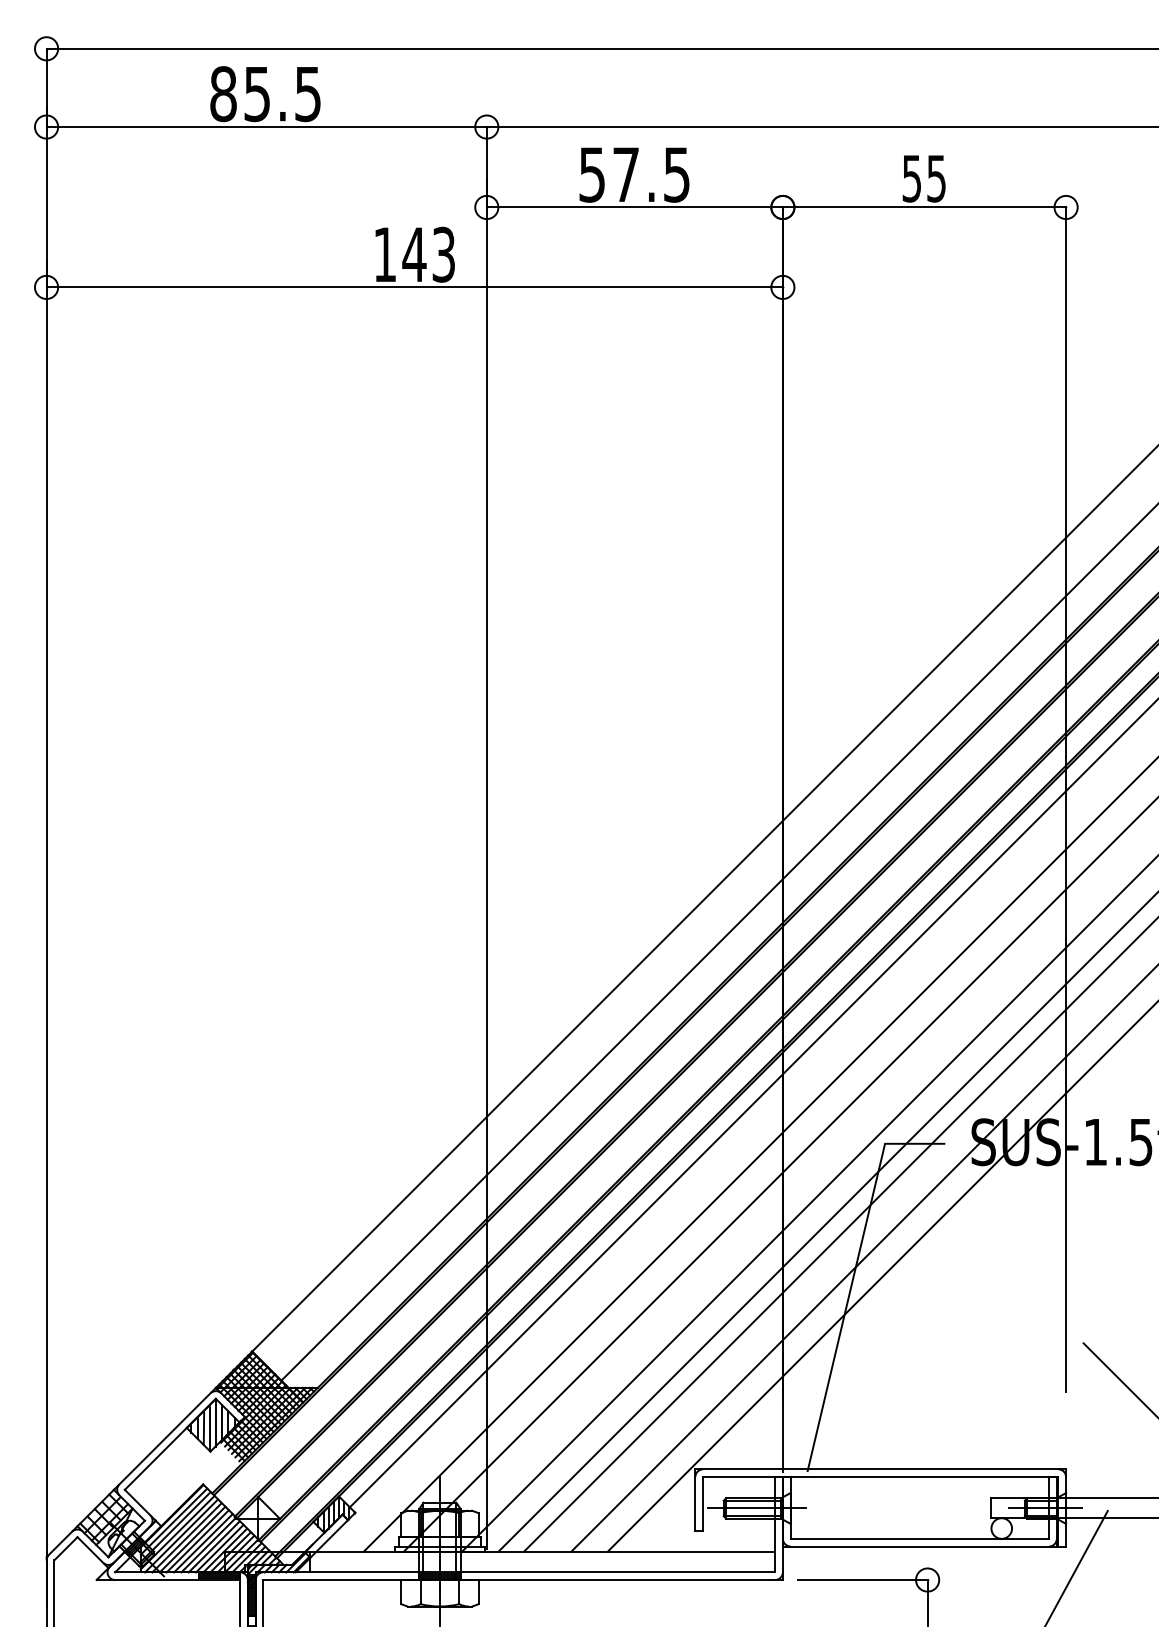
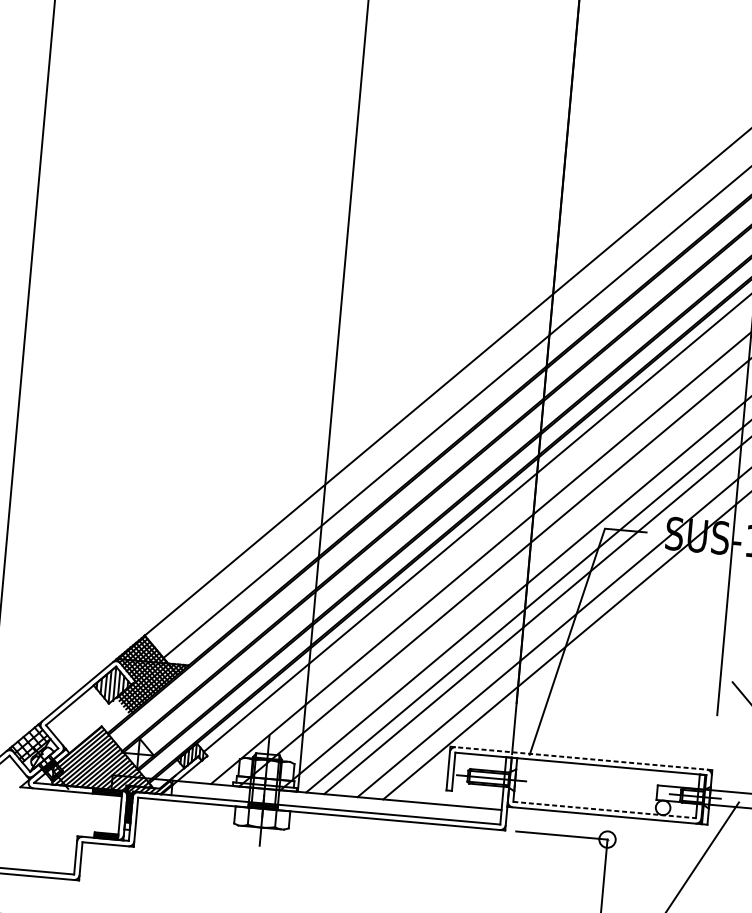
line: (881, 1469) -> (581, 758), solid -> dashed
line: (920, 1538) -> (605, 809), solid -> dashed

